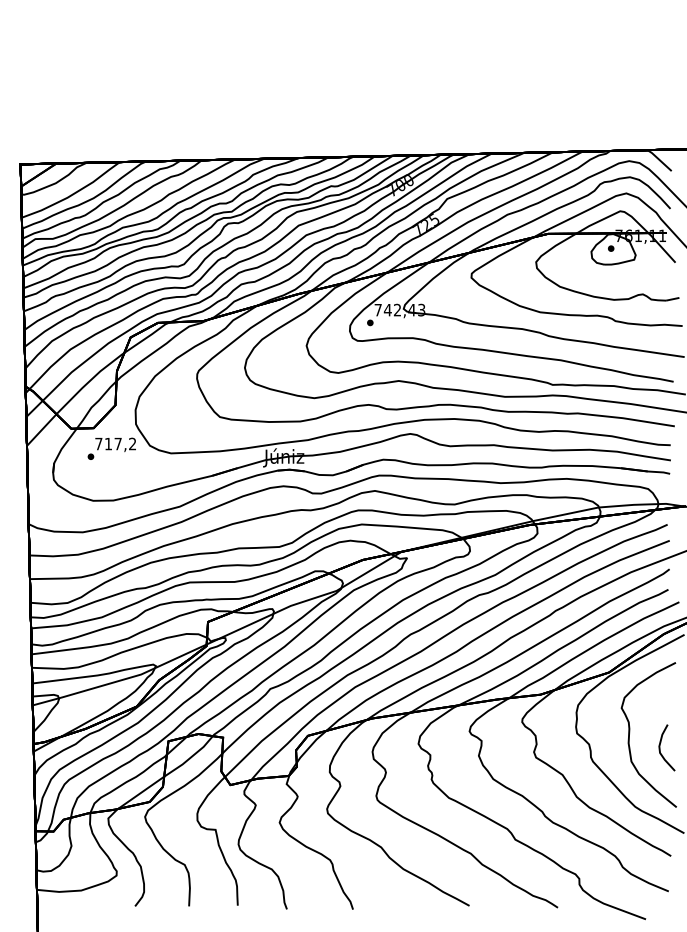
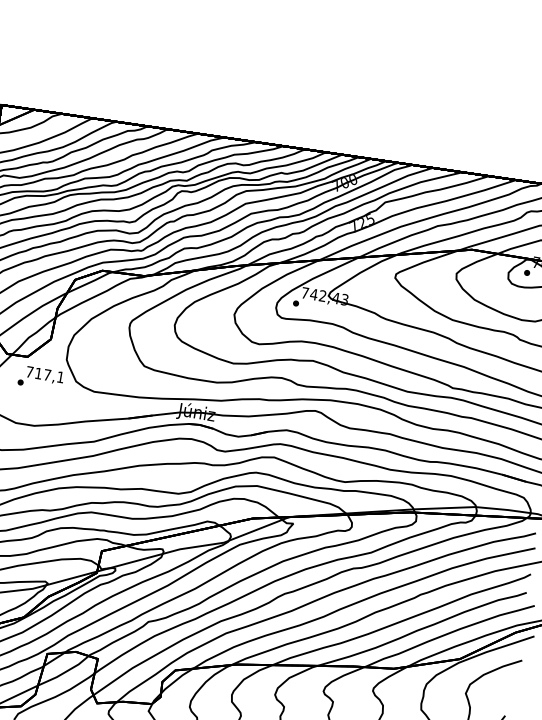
text: (132, 443) -> (60, 376), 717,2 -> 717,1

